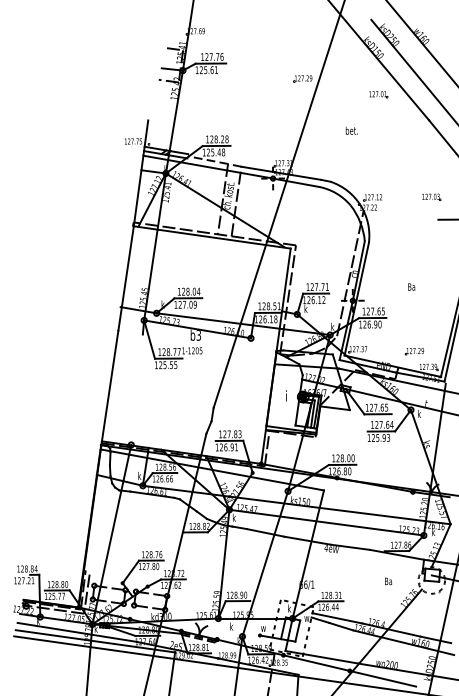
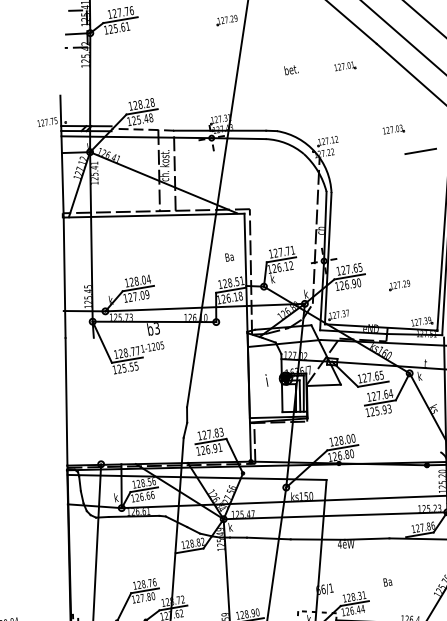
part: (378, 94) -> (345, 66), moved
text: (411, 286) -> (229, 256), moved
part: (413, 351) -> (398, 285), moved
text: (388, 581) -> (387, 582), moved

